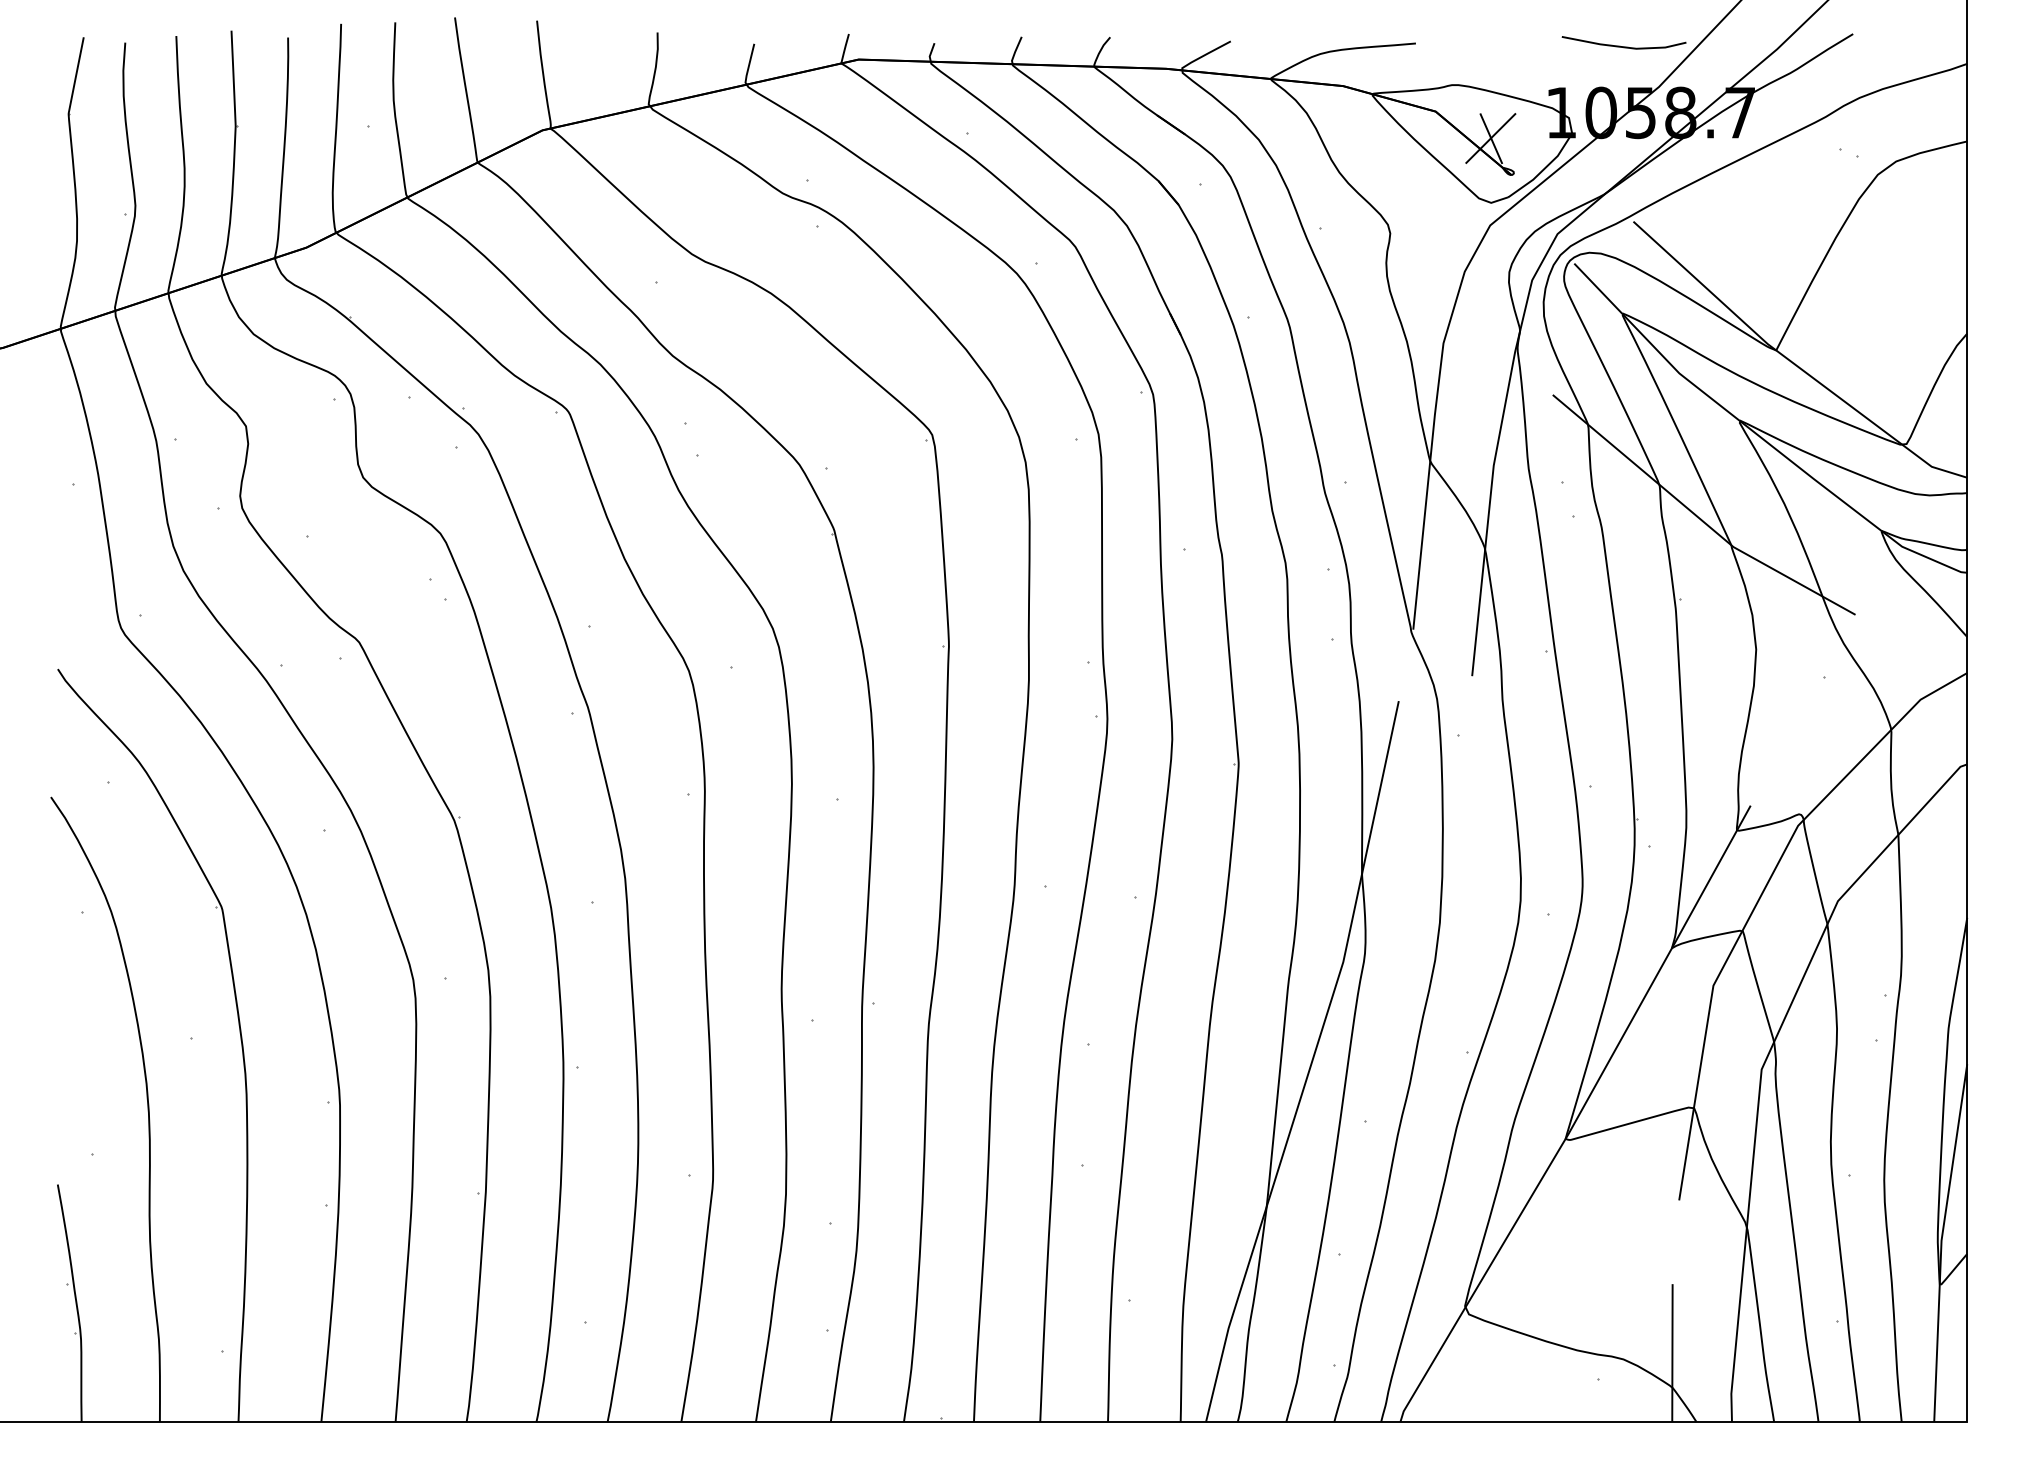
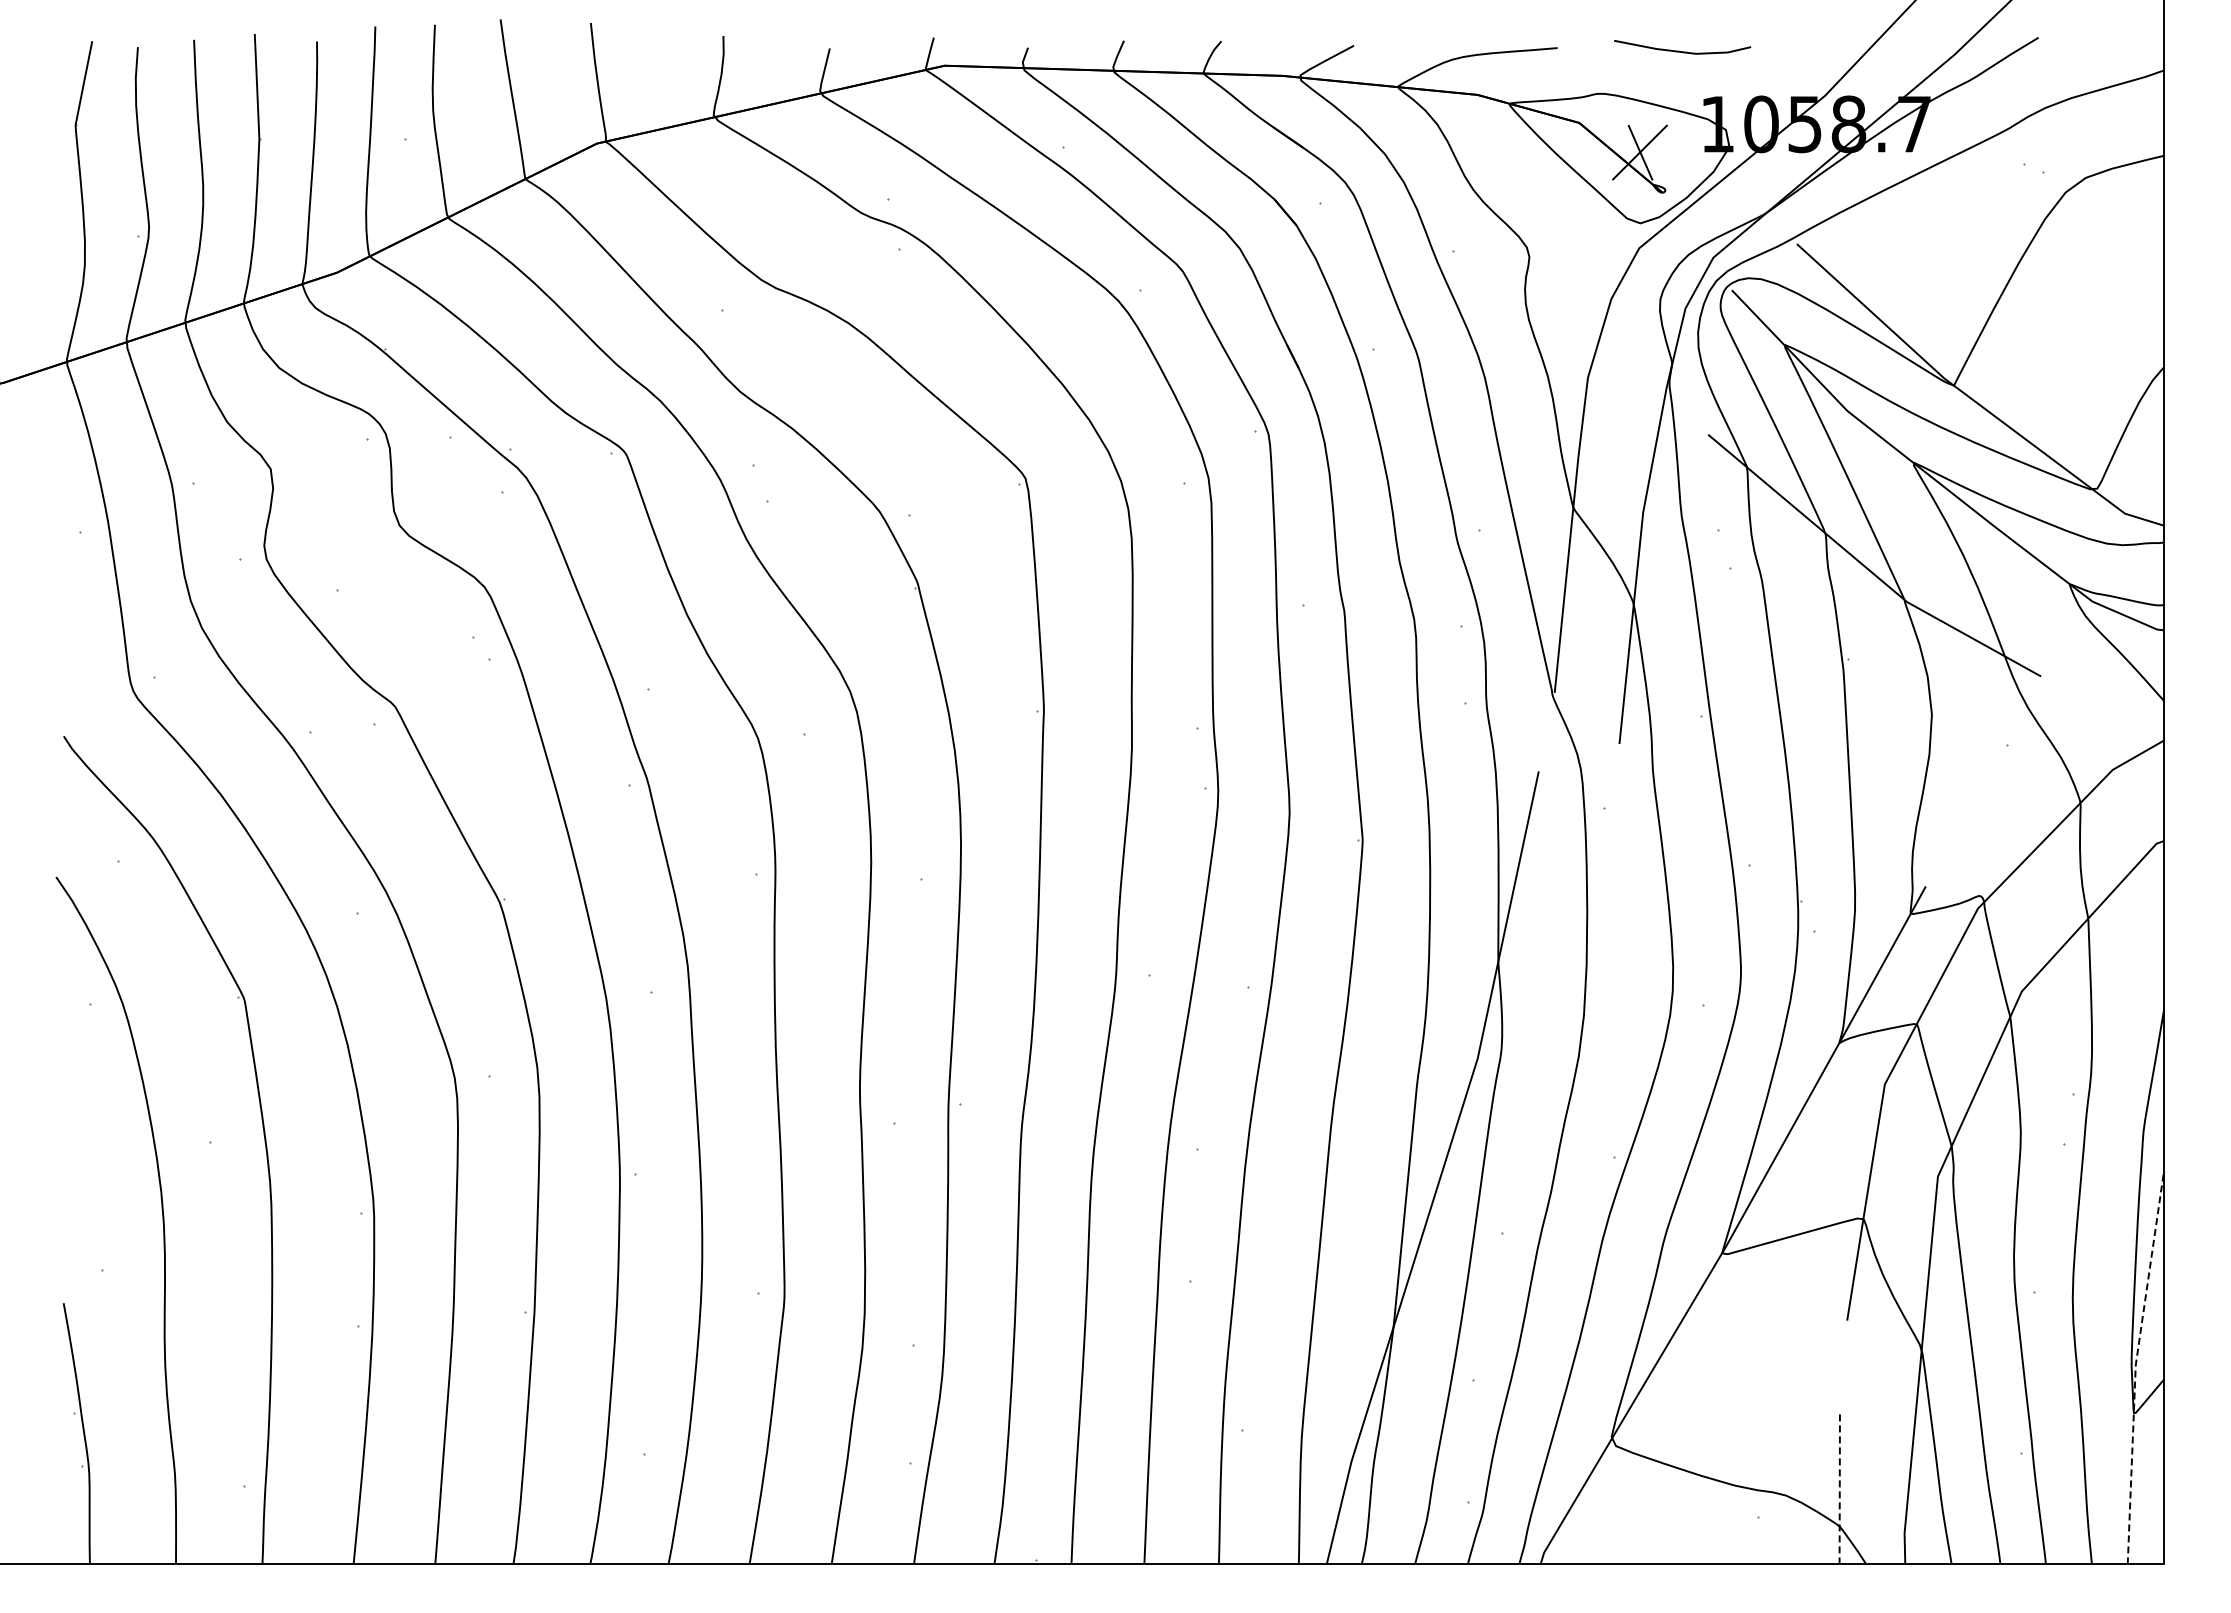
line: (1624, 46) -> (1682, 51), moved
line: (1941, 1241) -> (2135, 1365), solid -> dashed
line: (1672, 1353) -> (1839, 1488), solid -> dashed

